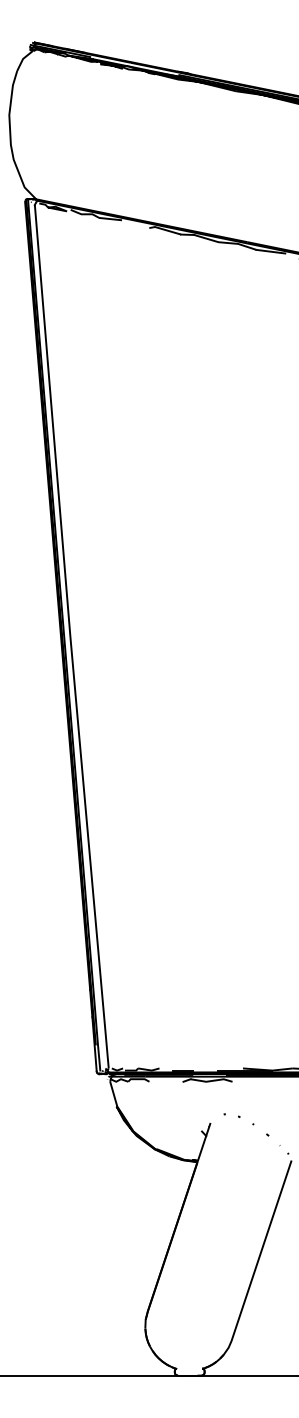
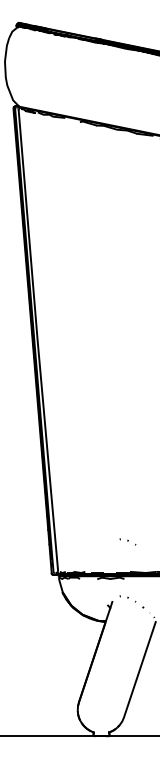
part: (238, 1011) -> (127, 541), added

